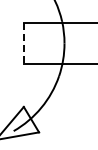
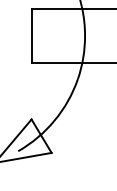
line: (23, 44) -> (31, 37), dashed -> solid

